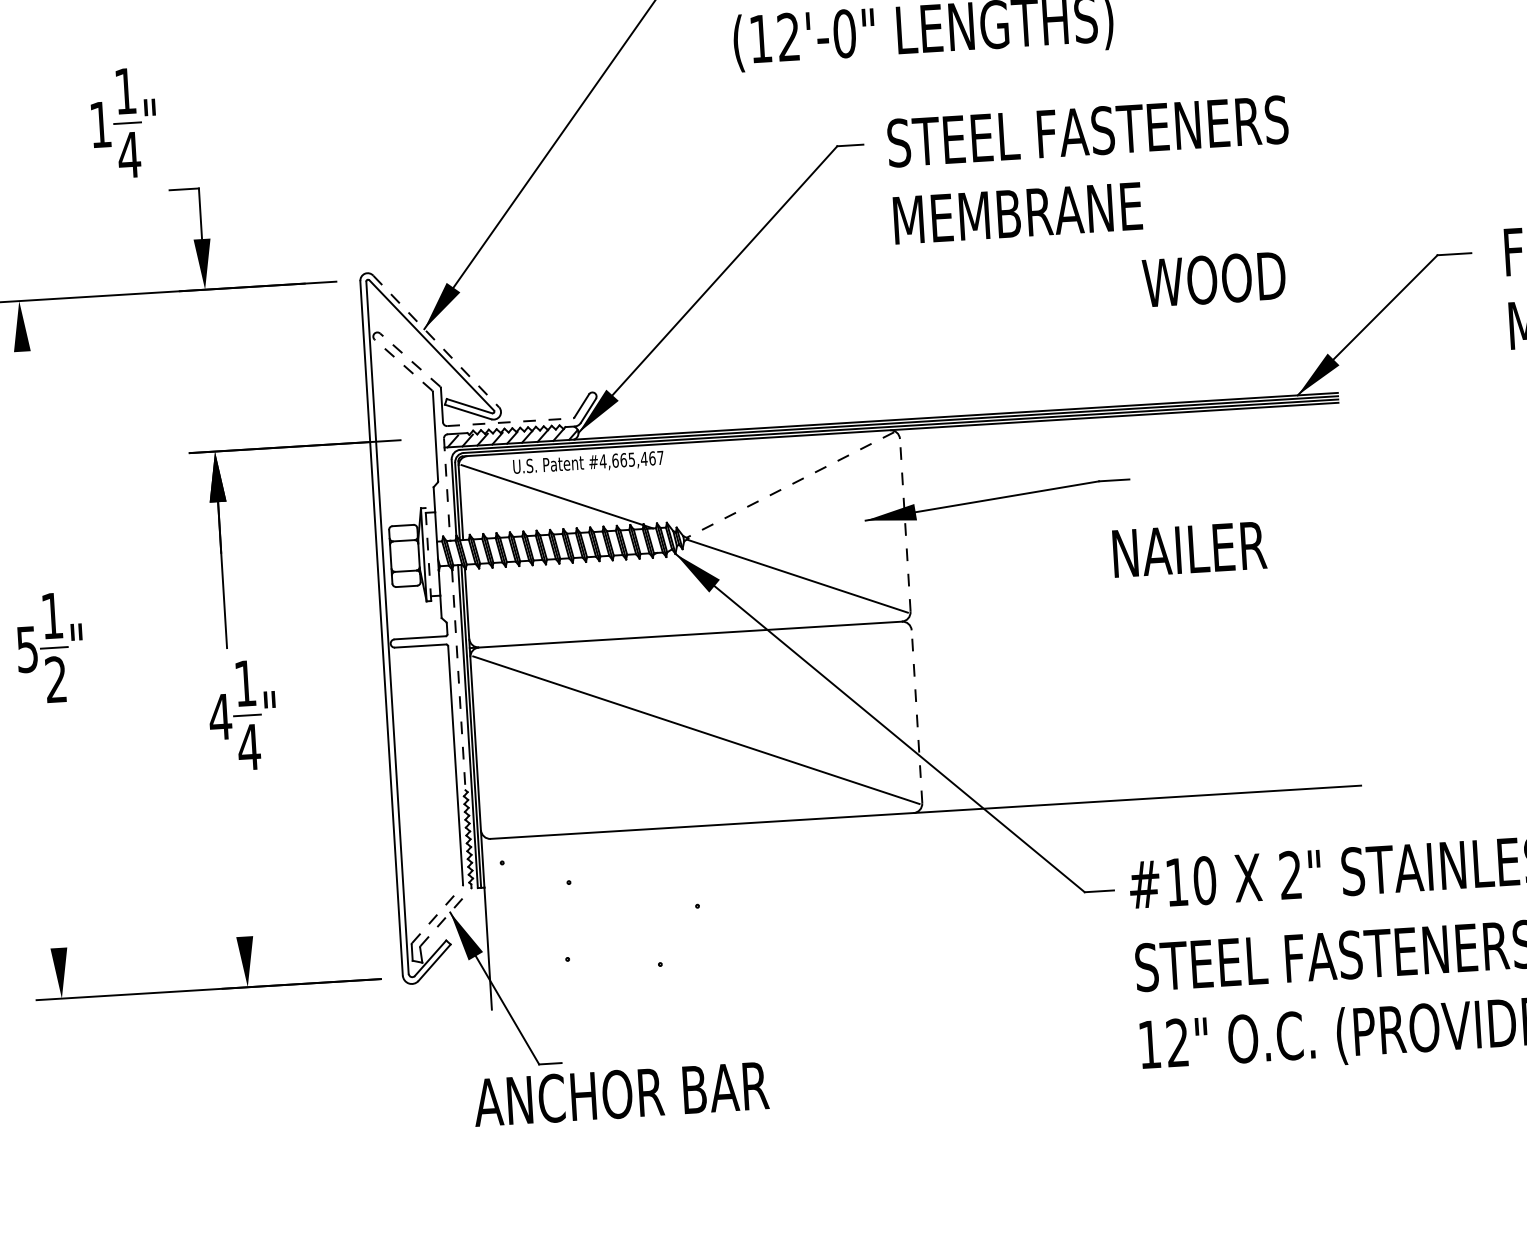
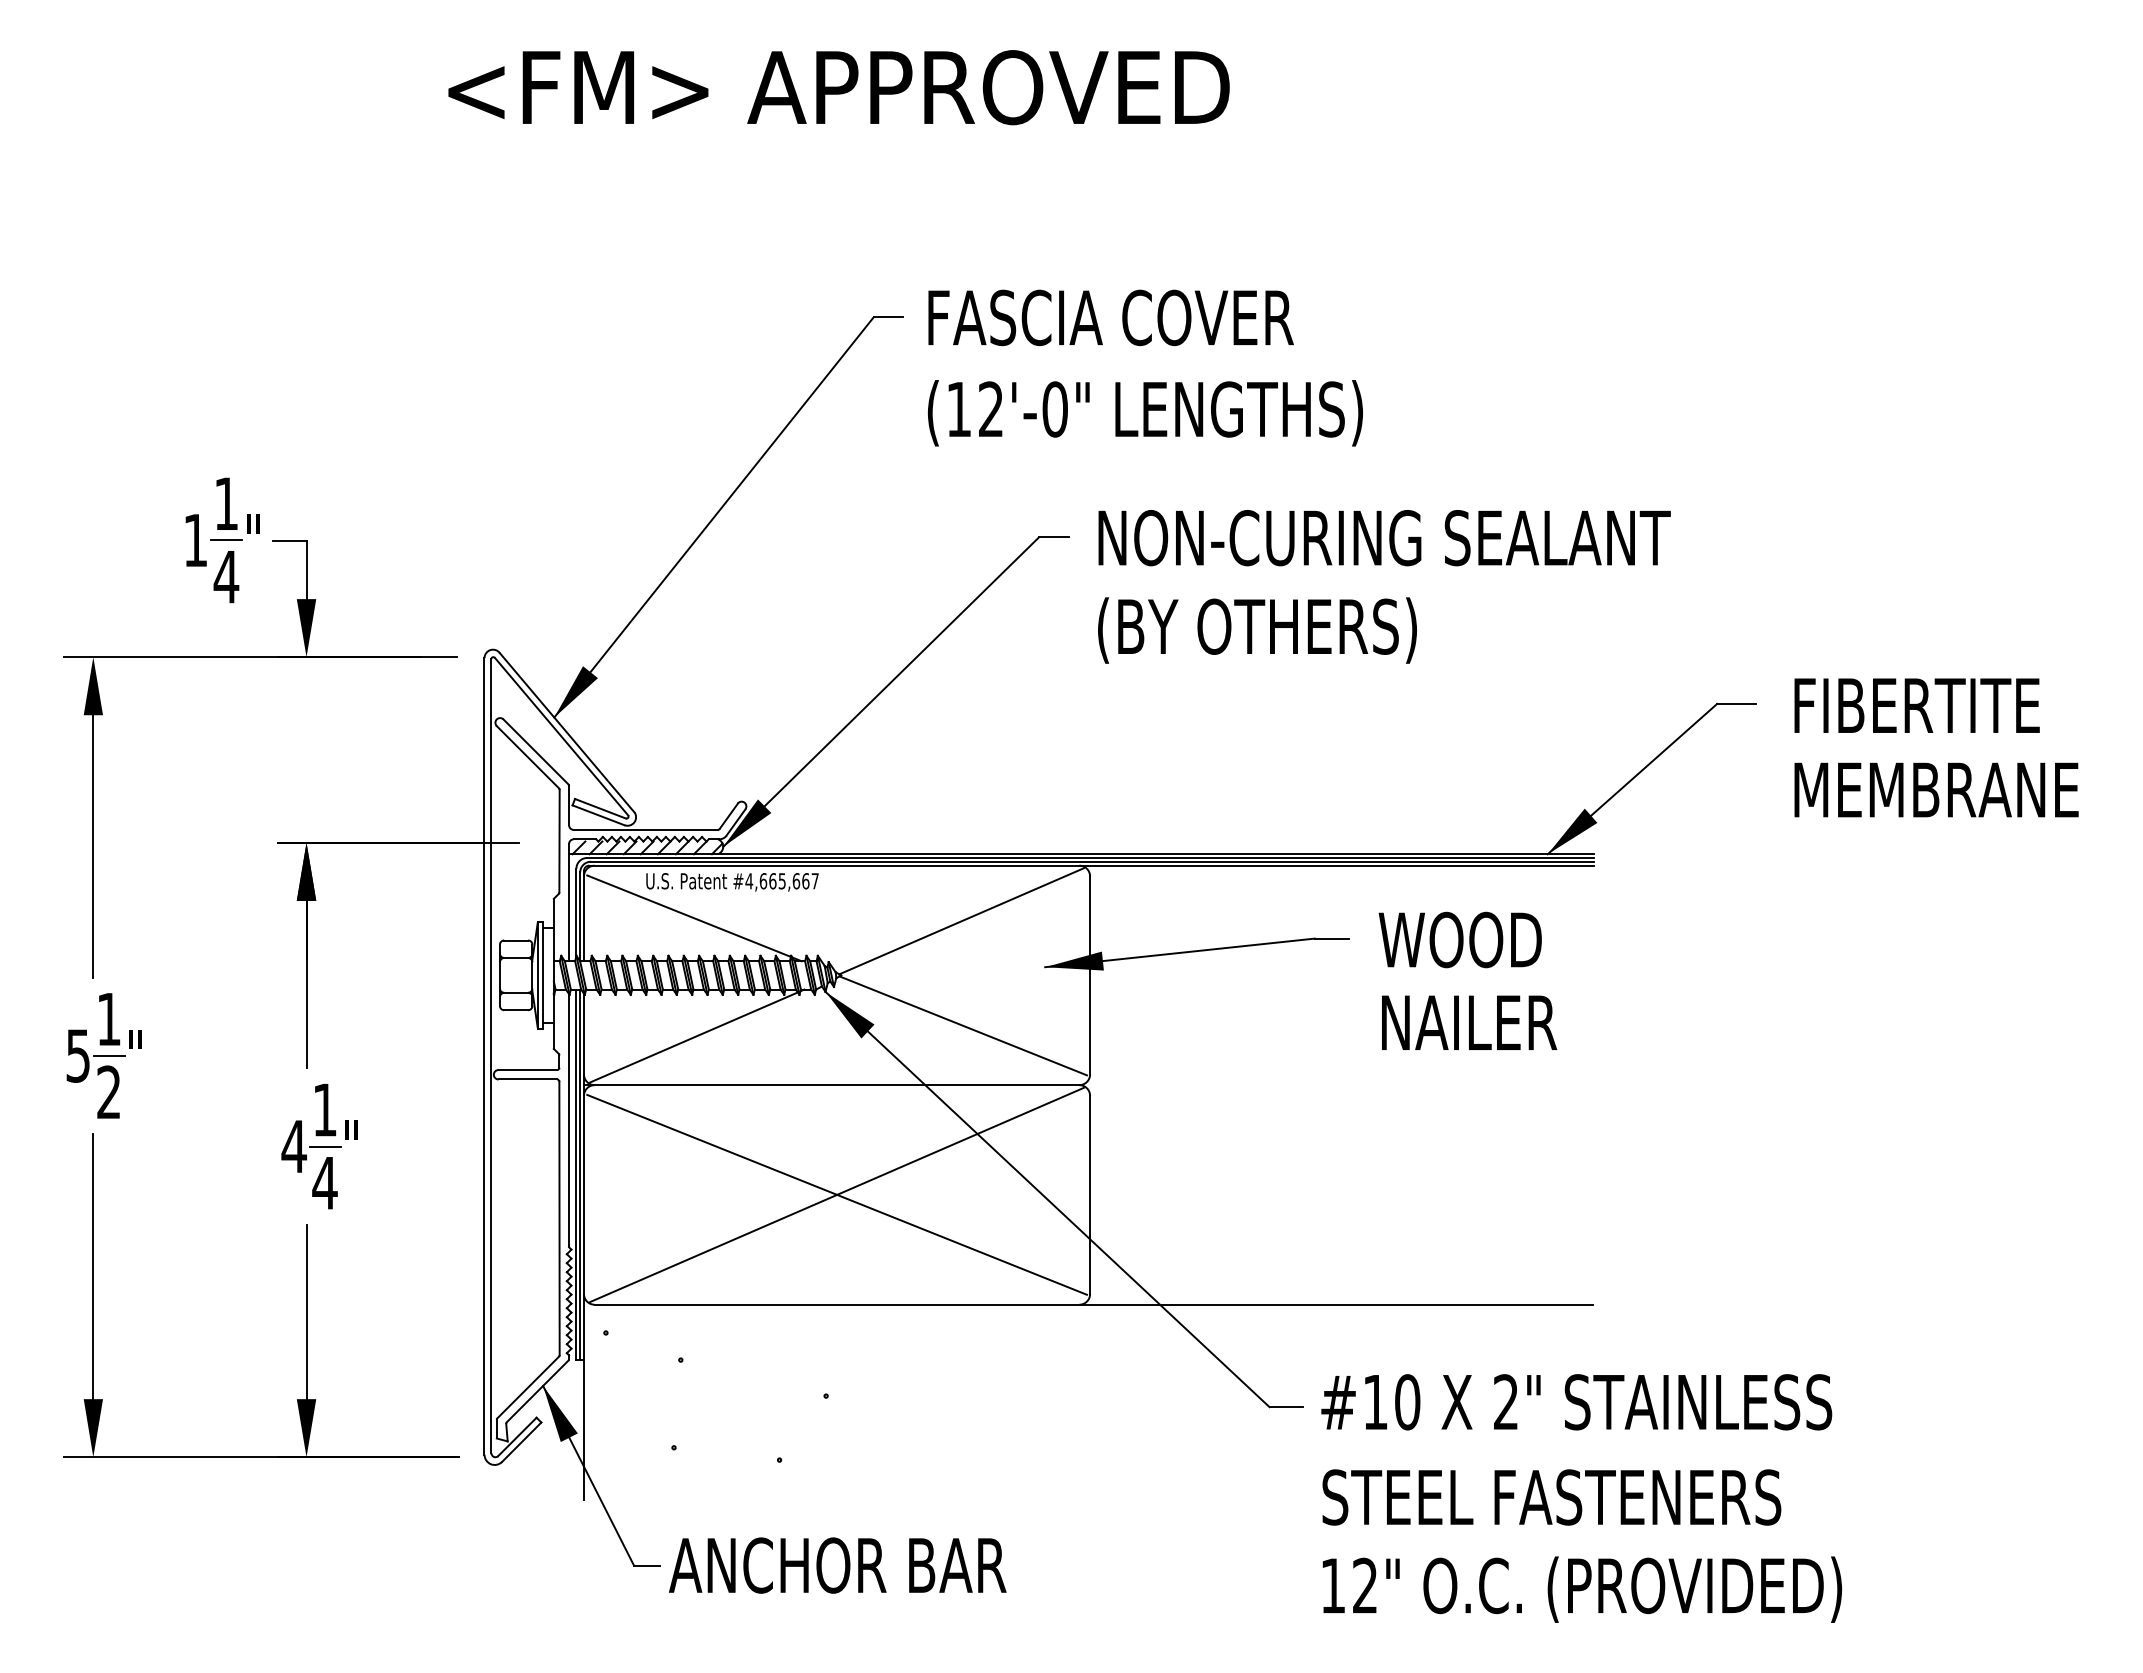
part: (124, 123) -> (222, 540), moved
text: (1137, 128) -> (1383, 538), STEEL FASTENERS -> NON-CURING SEALANT
text: (1032, 215) -> (1257, 630), MEMBRANE -> (BY OTHERS)
text: (1213, 279) -> (1459, 939), moved
line: (436, 342) -> (567, 733), dashed -> solid
line: (410, 359) -> (536, 751), dashed -> solid
line: (403, 364) -> (527, 756), dashed -> solid
line: (510, 421) -> (646, 829), dashed -> solid
text: (644, 459) -> (796, 881), #4,665,467 -> #4,665,667
line: (29, 466) -> (93, 846), added
line: (790, 485) -> (961, 921), dashed -> solid
line: (447, 489) -> (569, 902), dashed -> solid
line: (905, 524) -> (1090, 974), dashed -> solid
text: (1189, 549) -> (1469, 1022), moved
line: (428, 553) -> (543, 974), dashed -> solid
line: (562, 600) -> (693, 1037), added
line: (459, 680) -> (569, 1121), dashed -> solid
line: (917, 716) -> (1090, 1194), dashed -> solid
line: (695, 729) -> (836, 1194), added
line: (51, 832) -> (93, 1266), added
line: (239, 860) -> (306, 1311), added
line: (437, 914) -> (528, 1387), dashed -> solid
line: (445, 917) -> (537, 1391), dashed -> solid
text: (620, 1094) -> (837, 1565), moved

